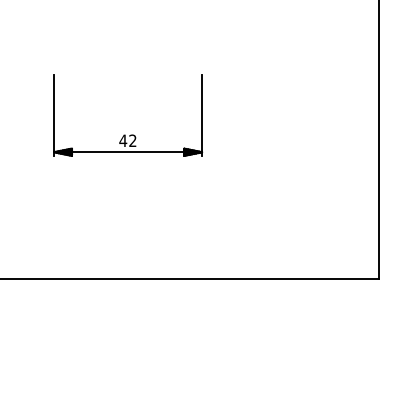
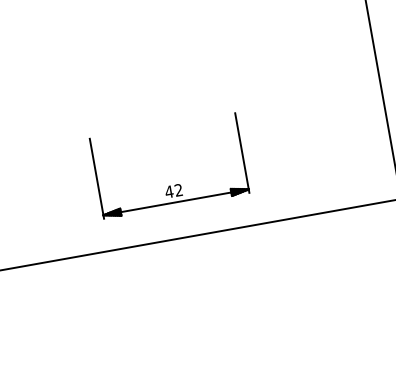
part: (130, 134) -> (175, 184), moved

